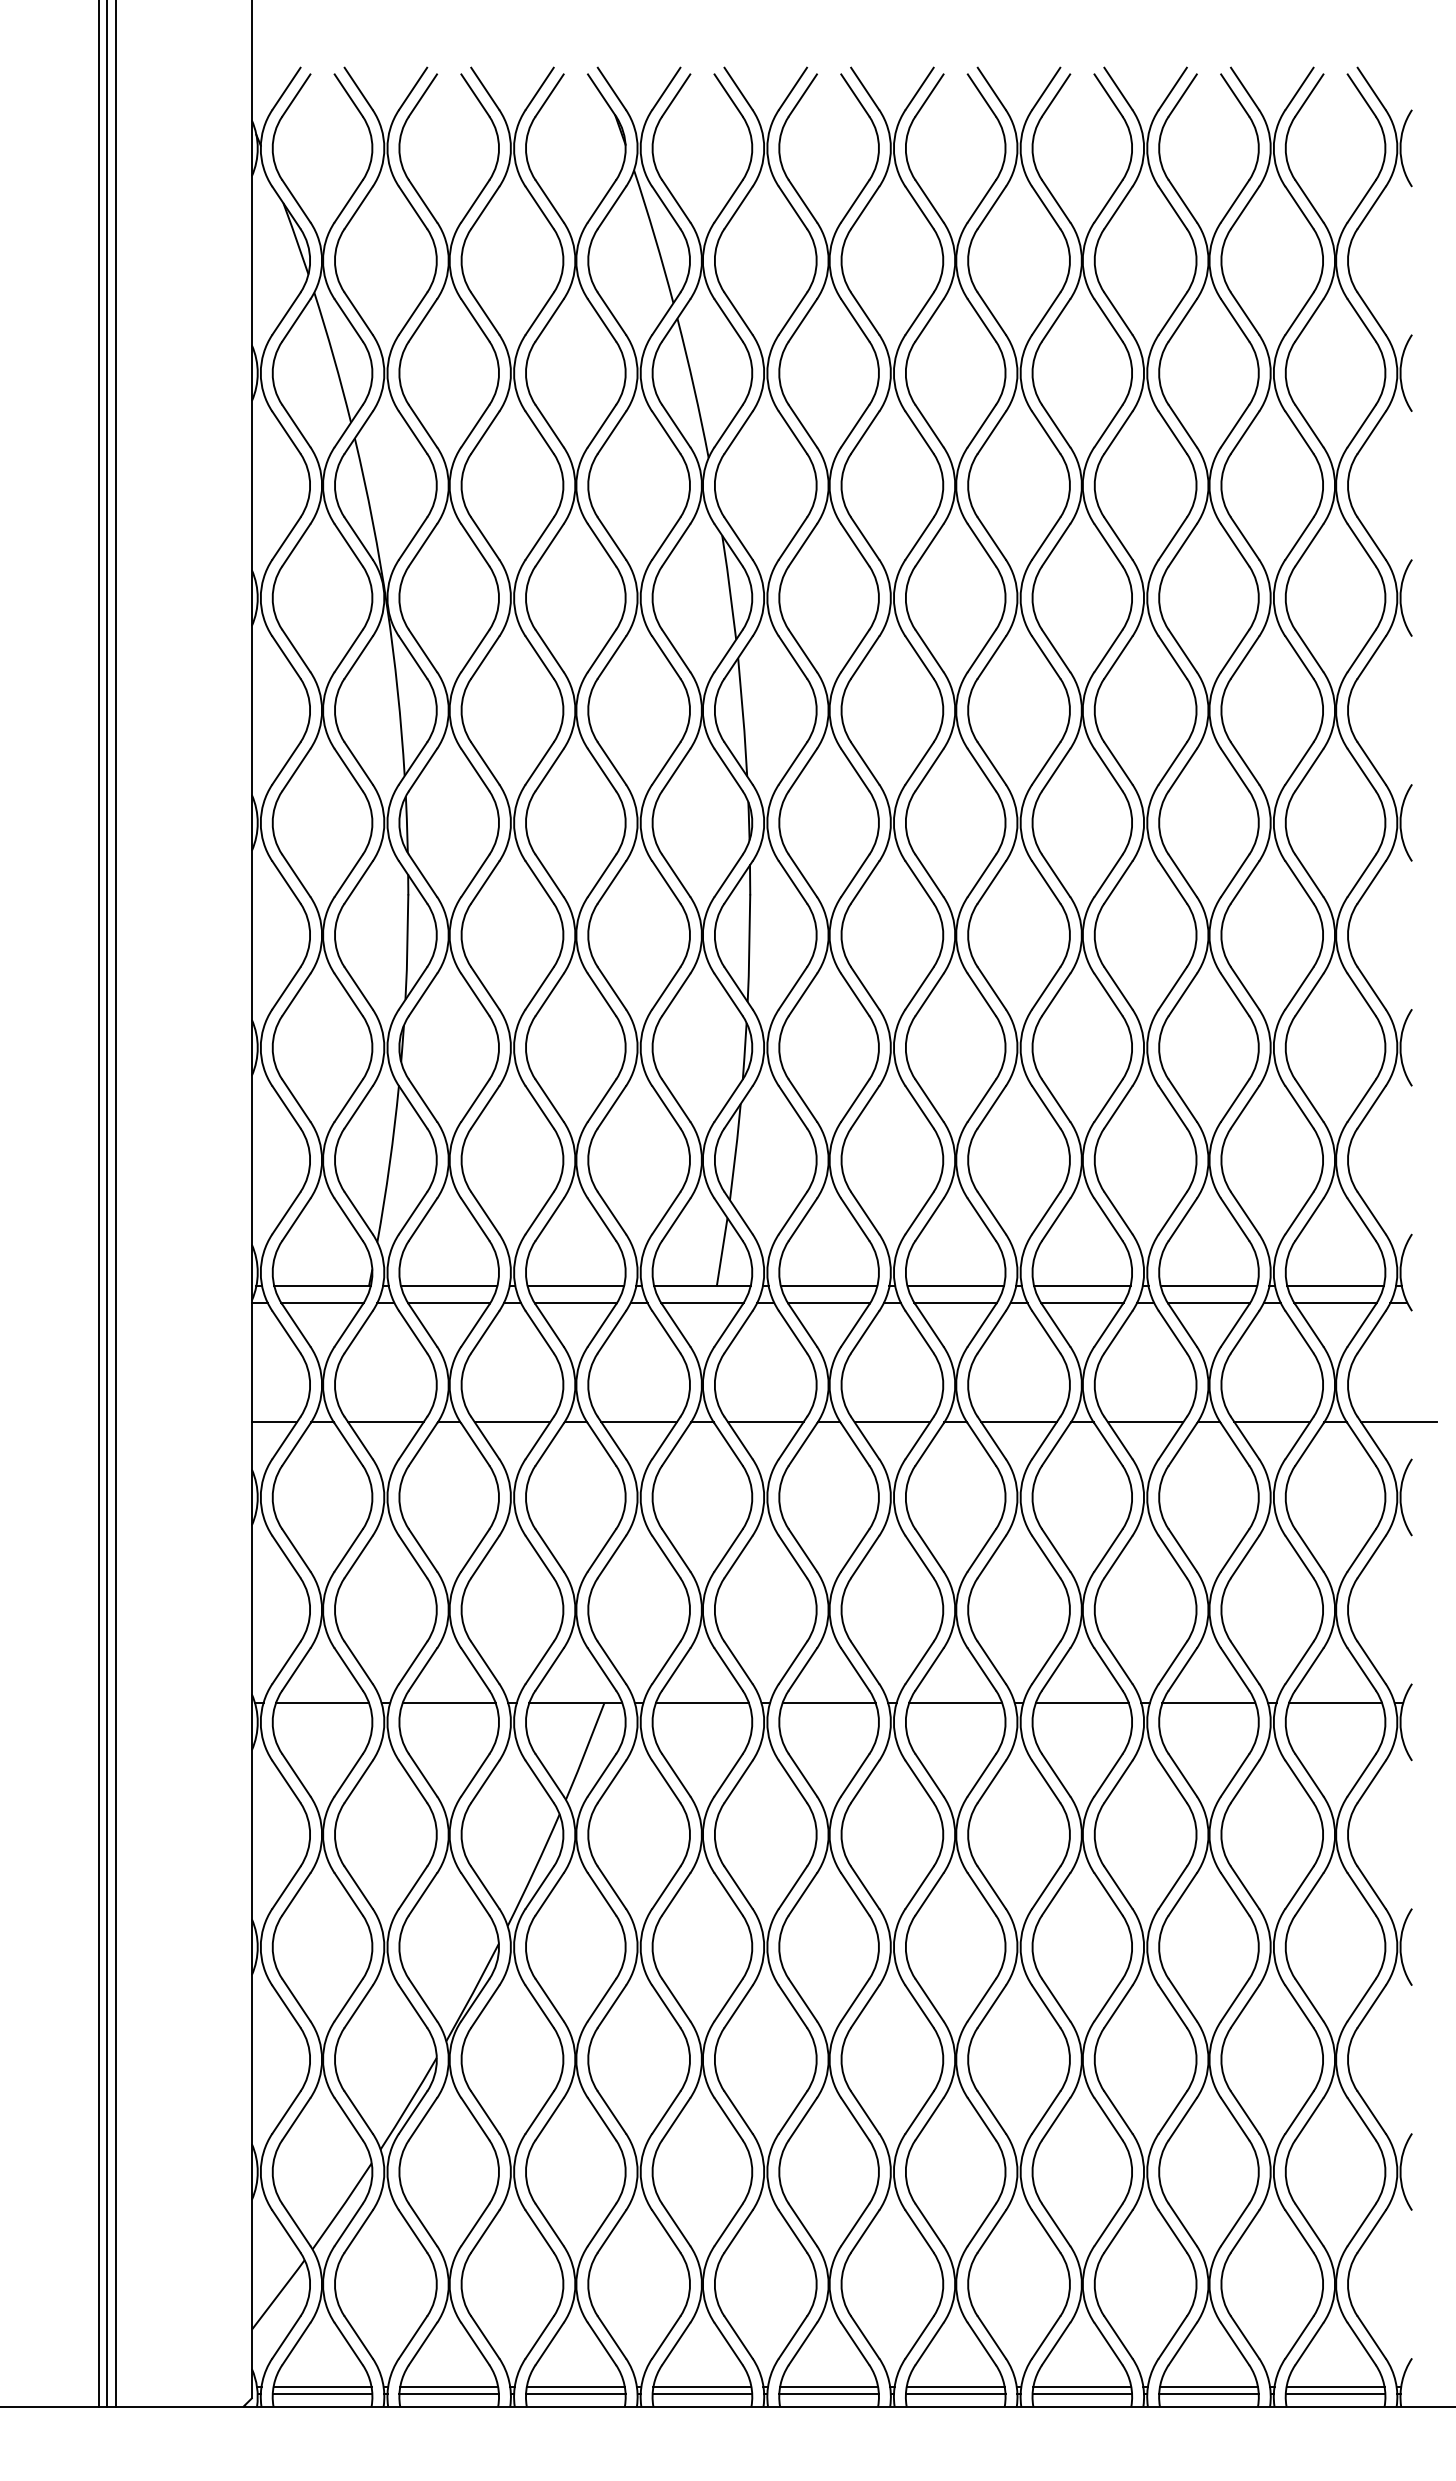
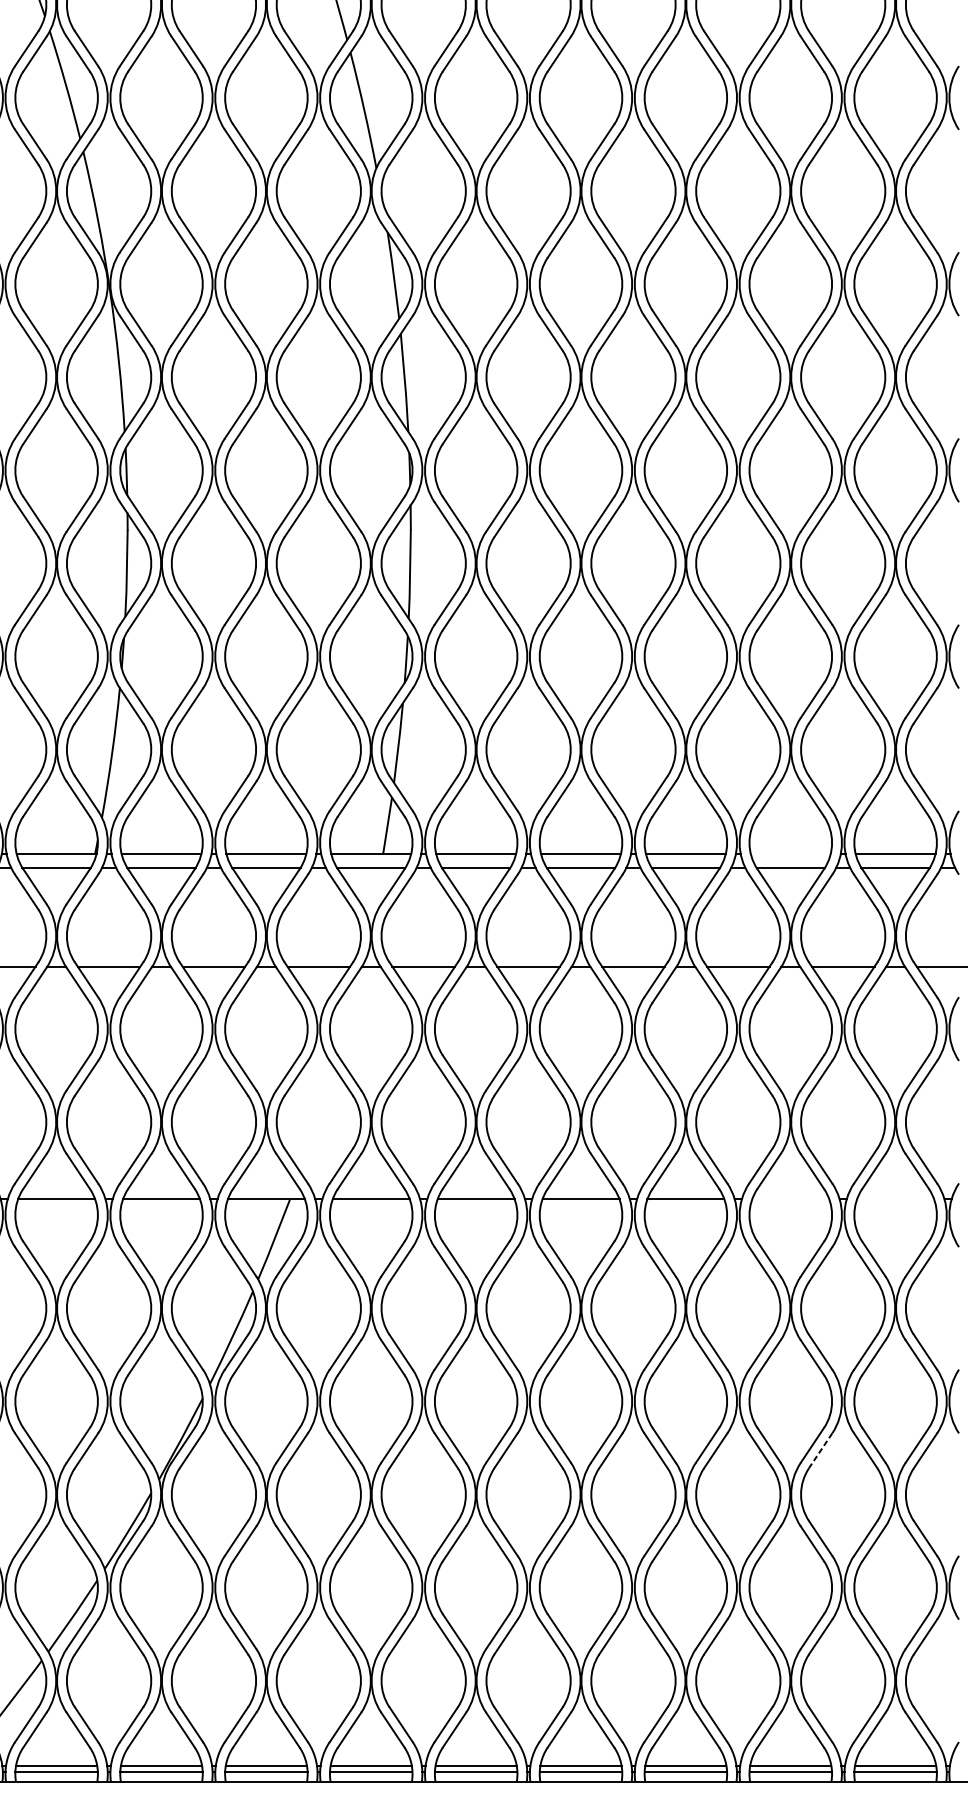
line: (1208, 1286) -> (790, 854), removed
line: (1208, 1703) -> (790, 1199), removed
line: (1335, 1703) -> (895, 1199), removed
line: (1244, 2007) -> (820, 1451), solid -> dashed

